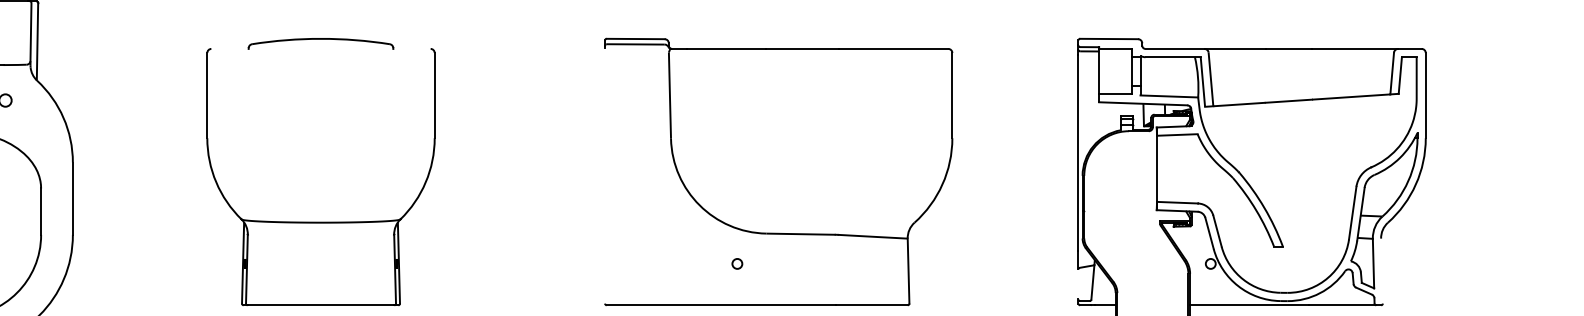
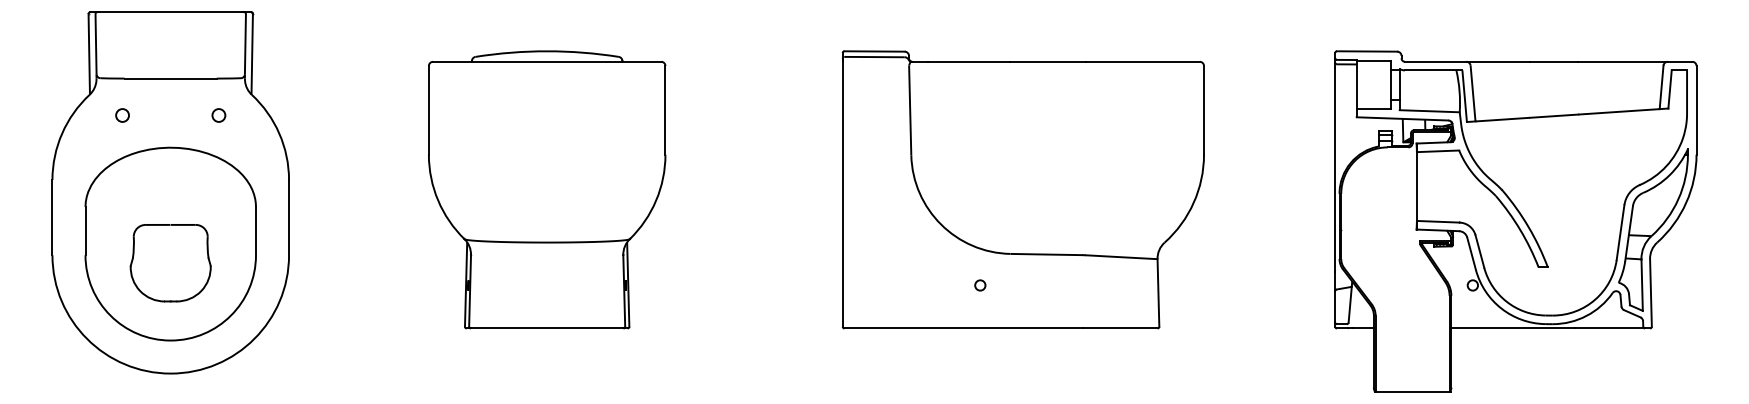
line: (321, 48) -> (547, 61), added
line: (604, 175) -> (842, 193), added
line: (1381, 270) -> (1650, 292), added
line: (1078, 284) -> (1335, 306), added

